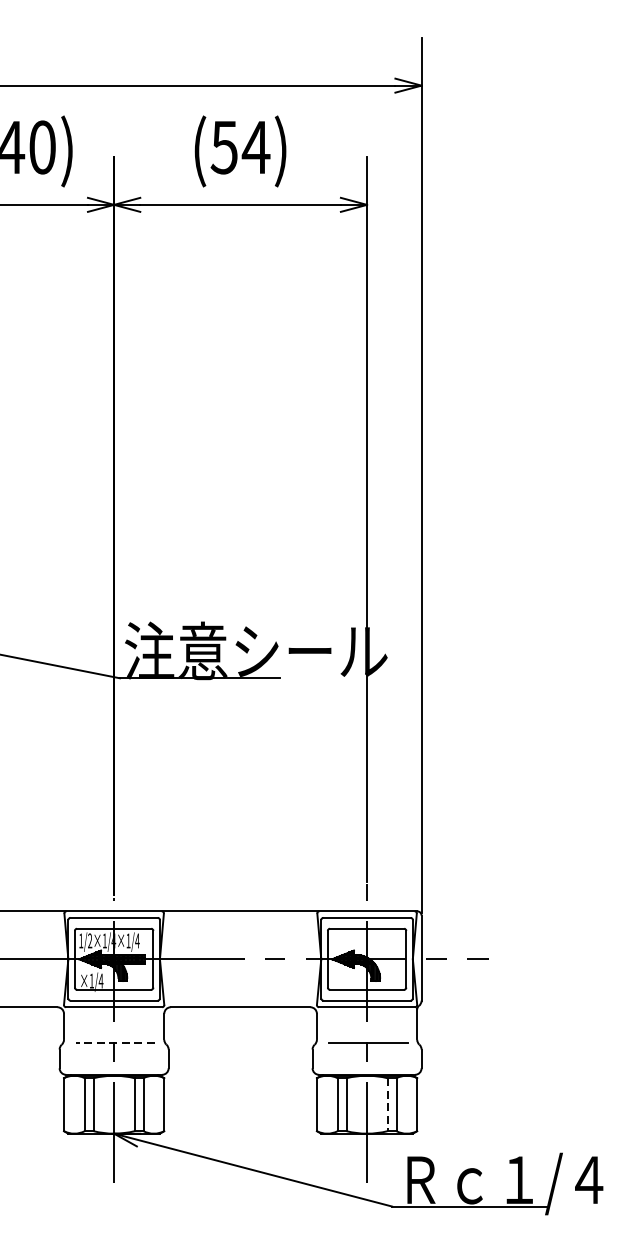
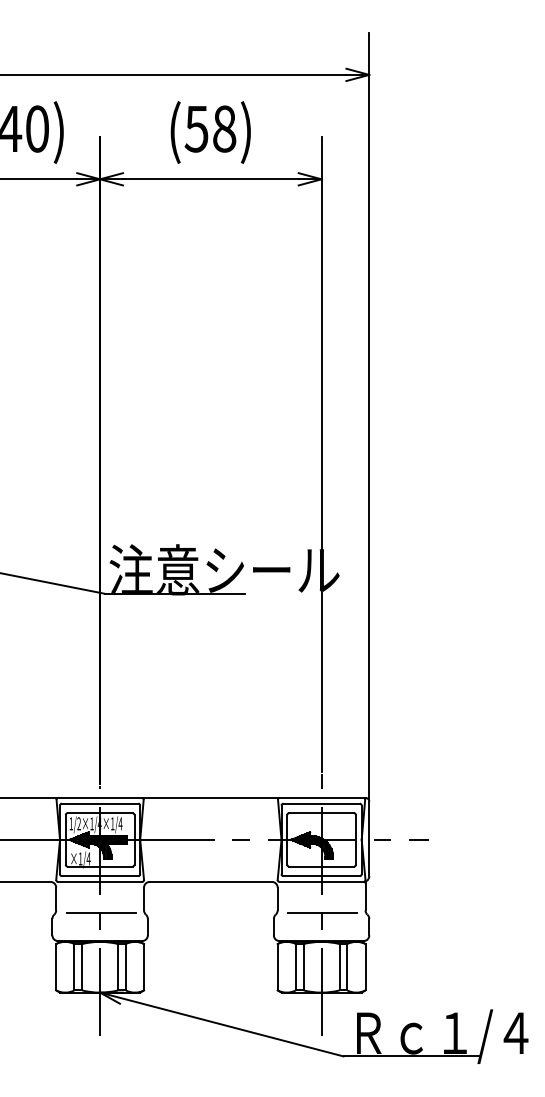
text: (255, 146) -> (223, 128), (54) -> (58)
line: (114, 1043) -> (100, 913), dashed -> solid
line: (387, 1104) -> (339, 967), dashed -> solid

